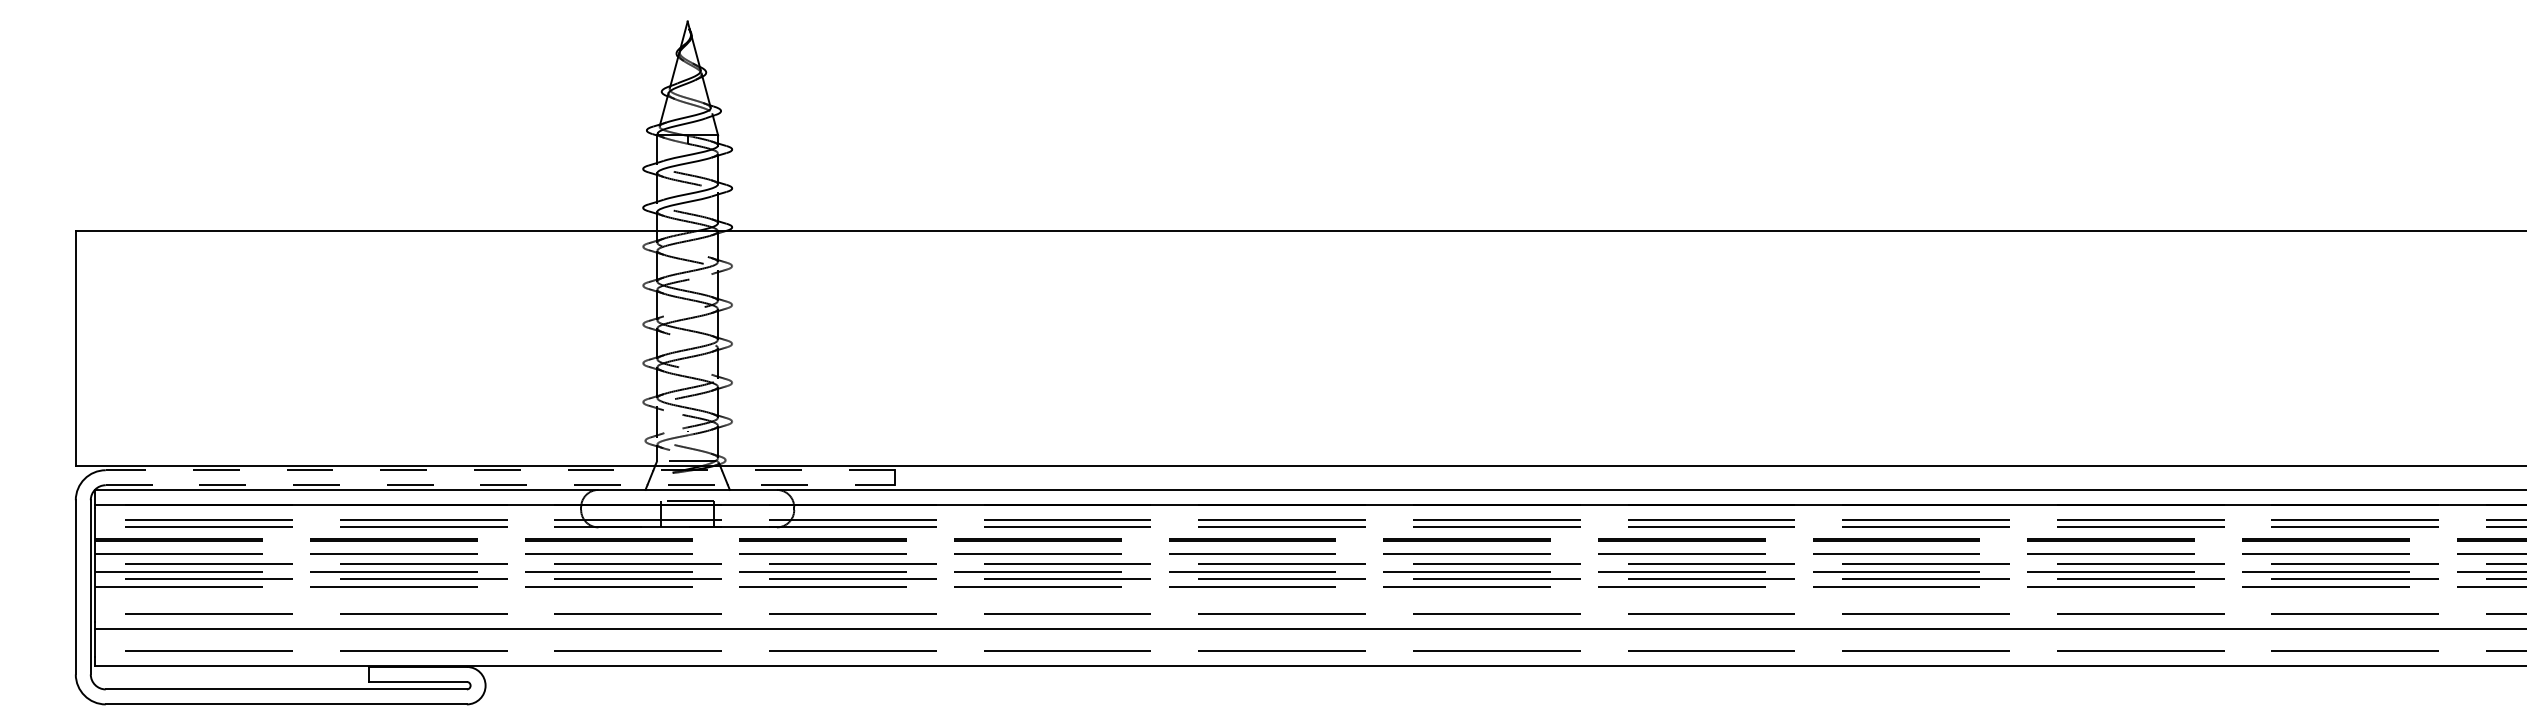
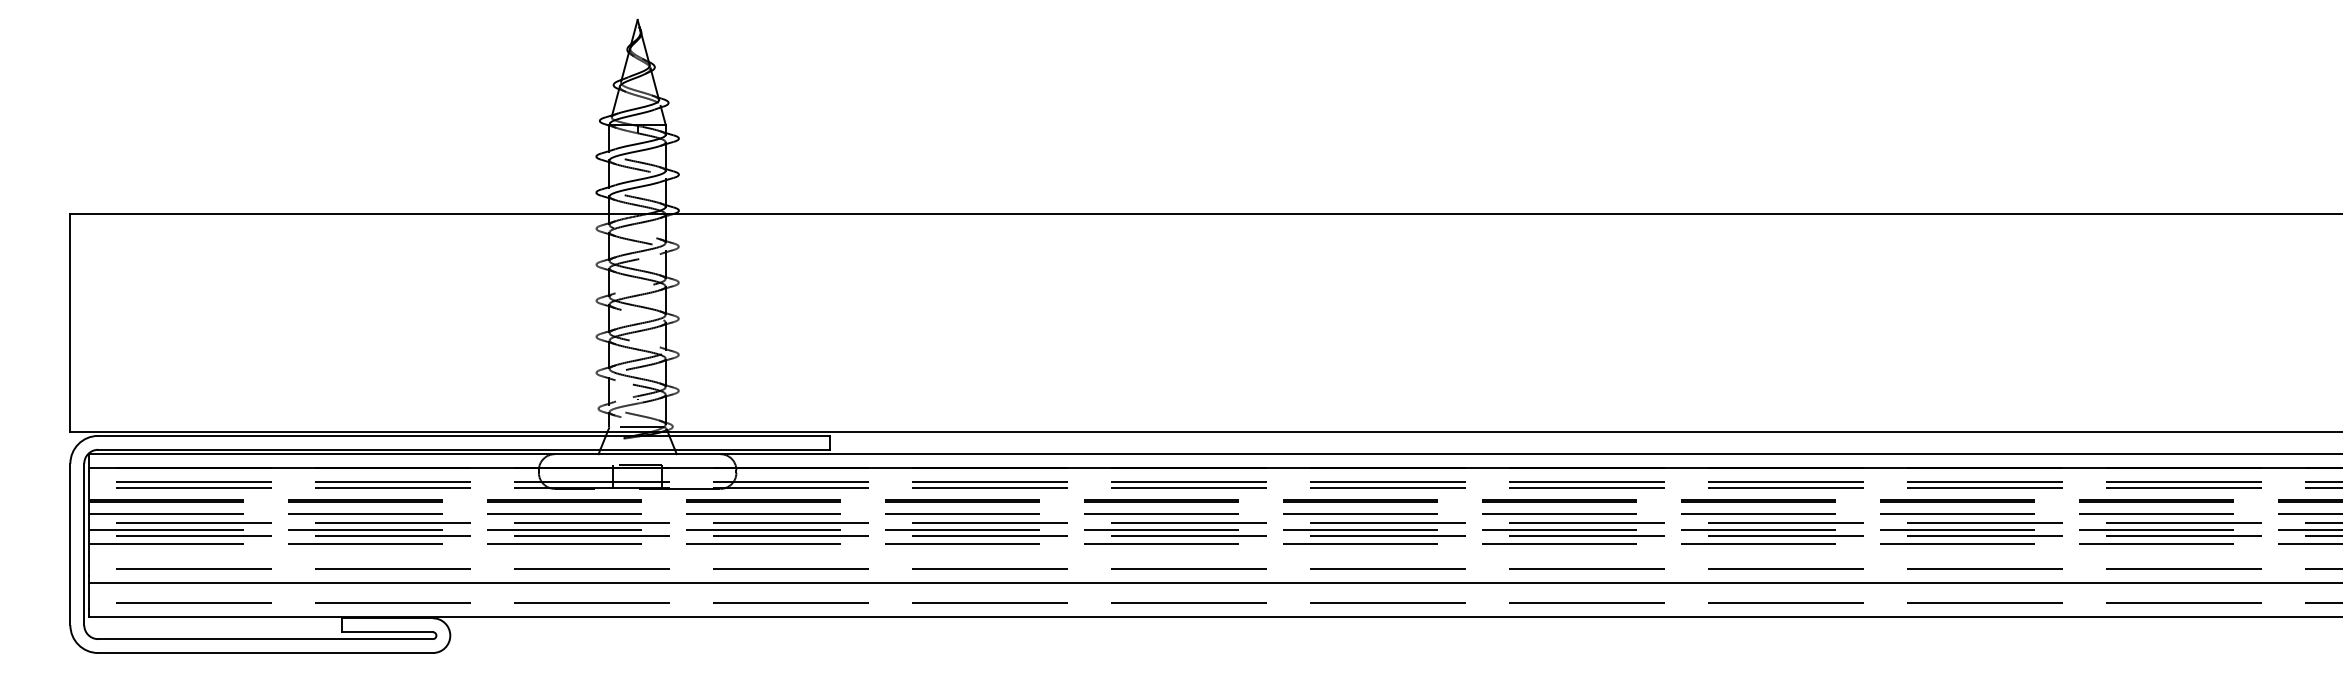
line: (500, 470) -> (464, 436), dashed -> solid
line: (500, 485) -> (464, 450), dashed -> solid

